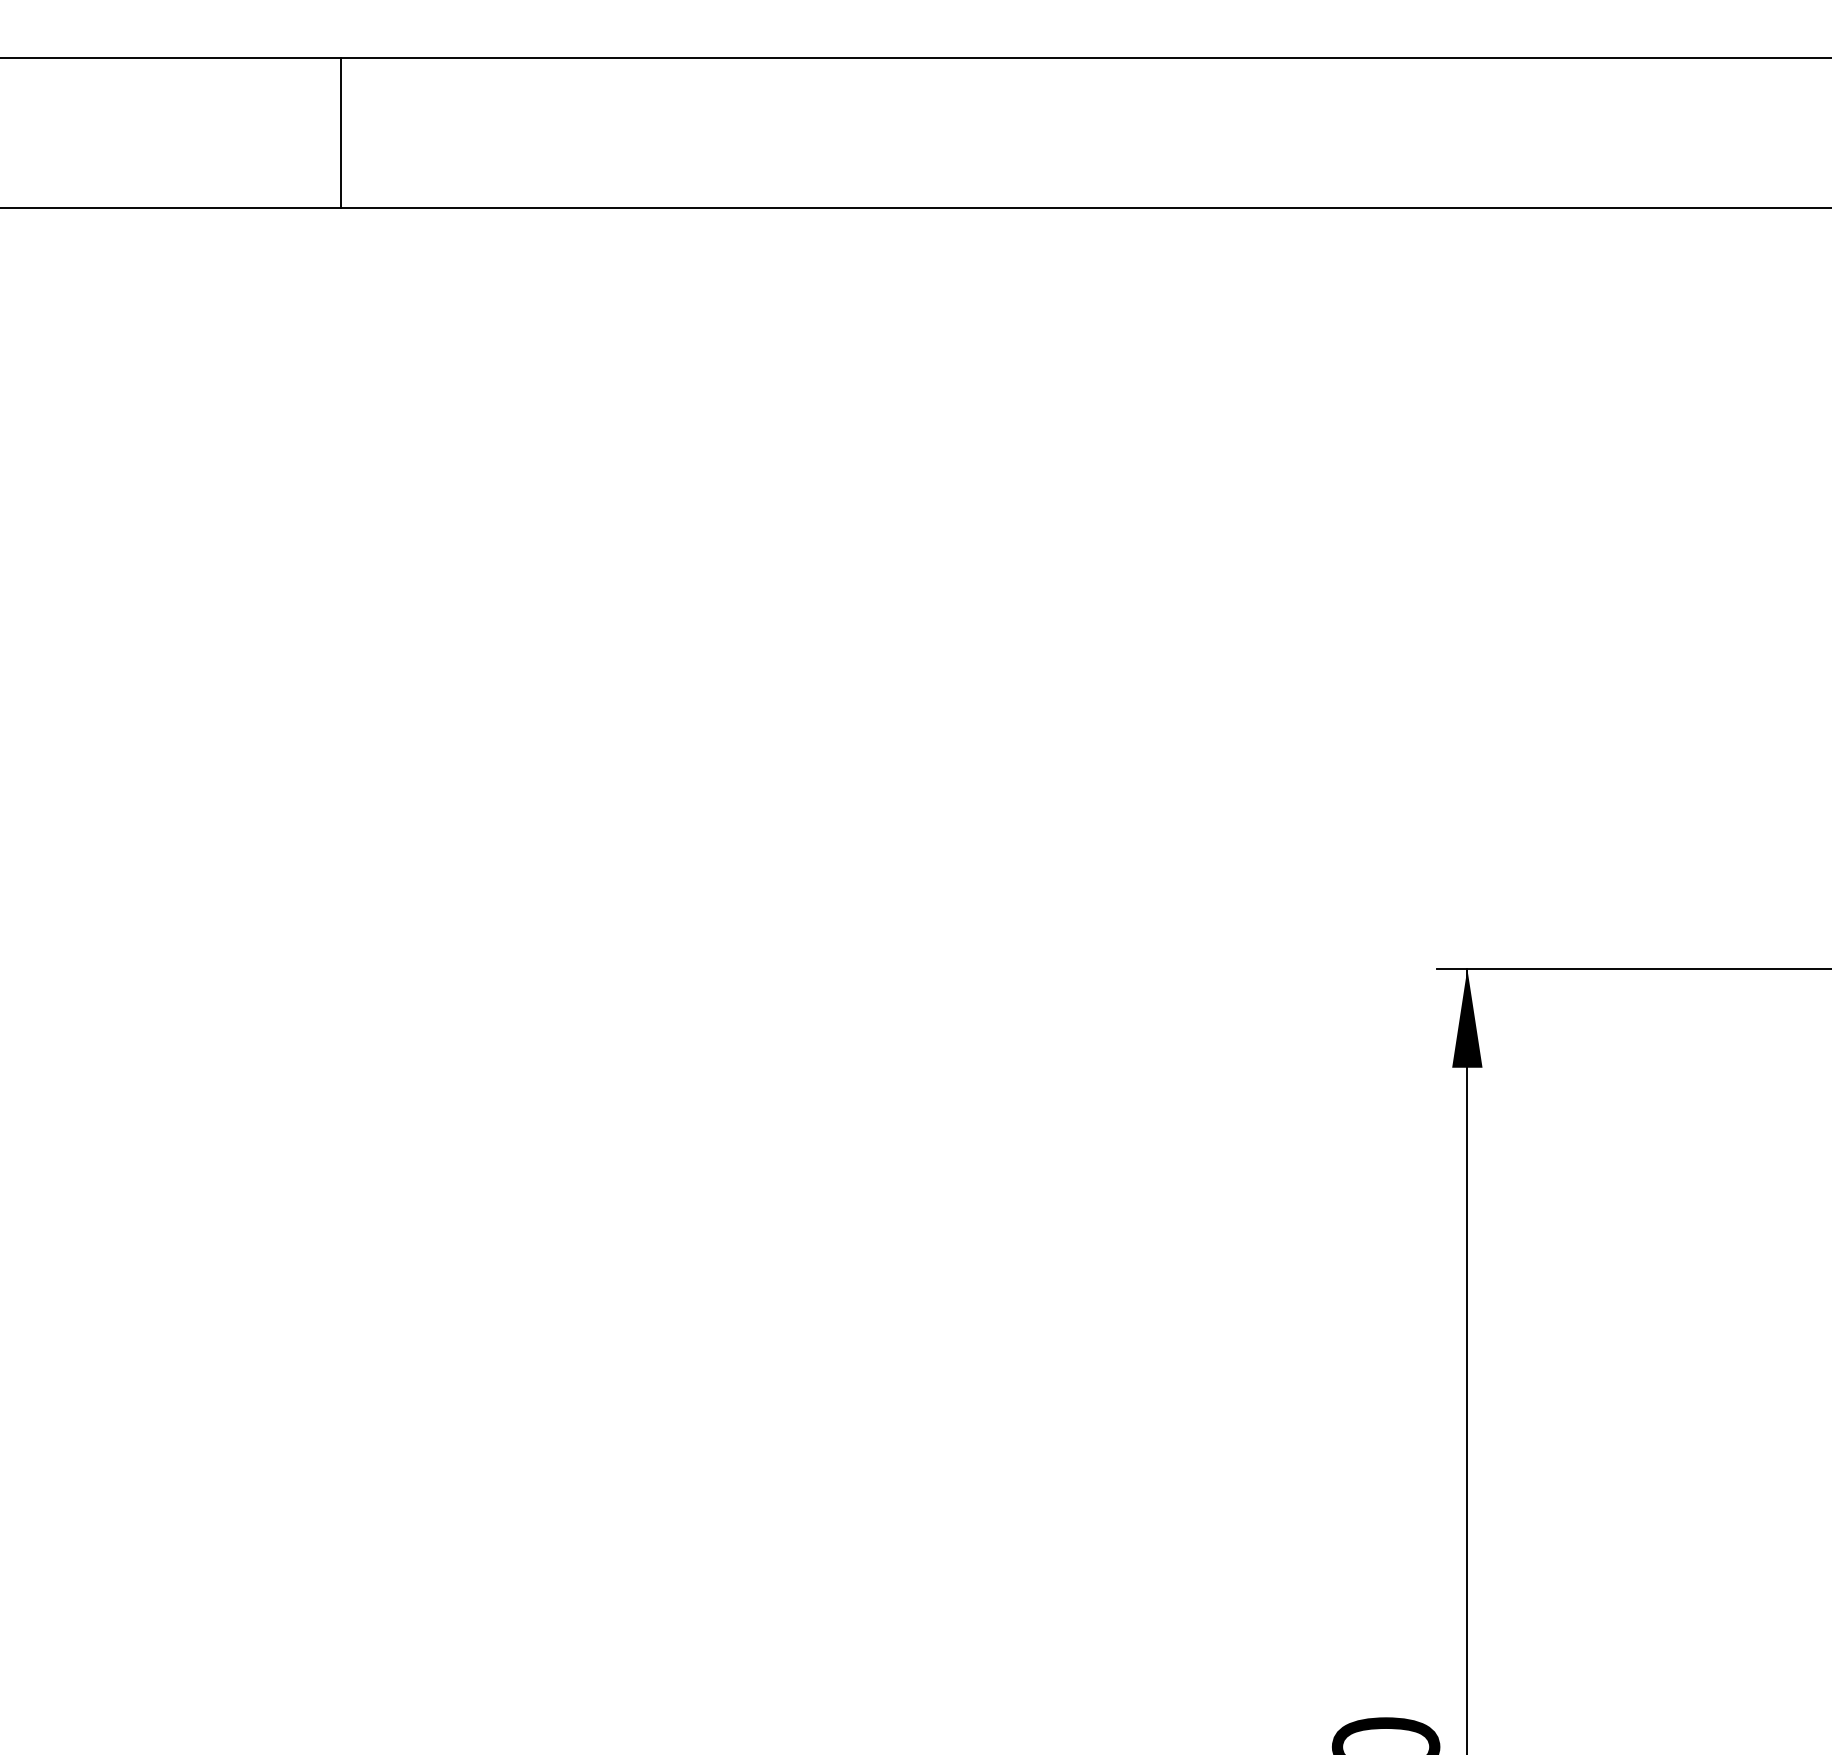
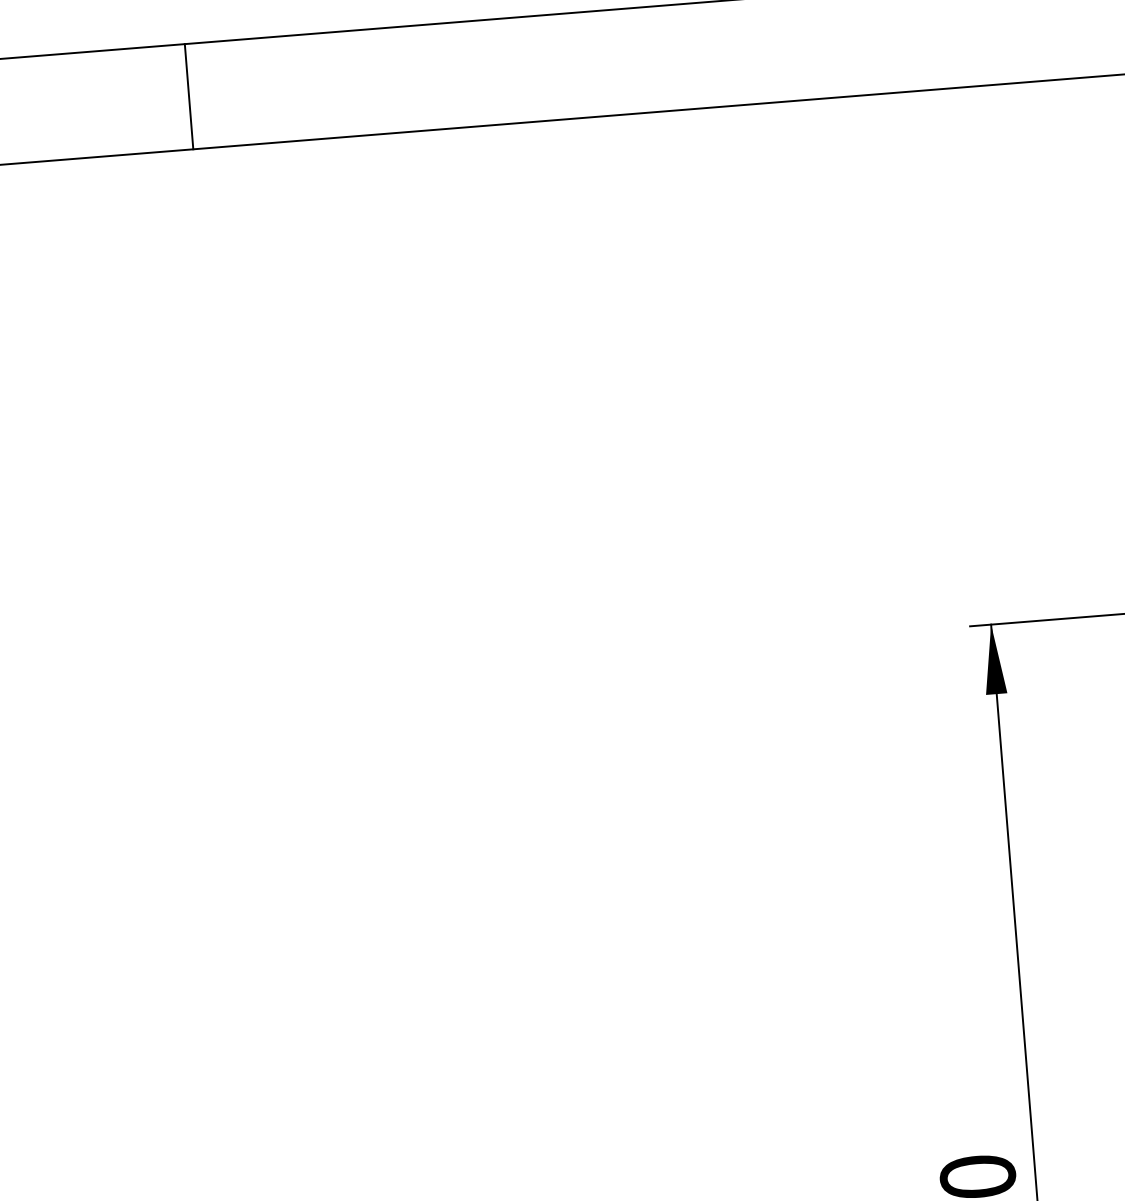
line: (341, 132) -> (189, 96), moved

